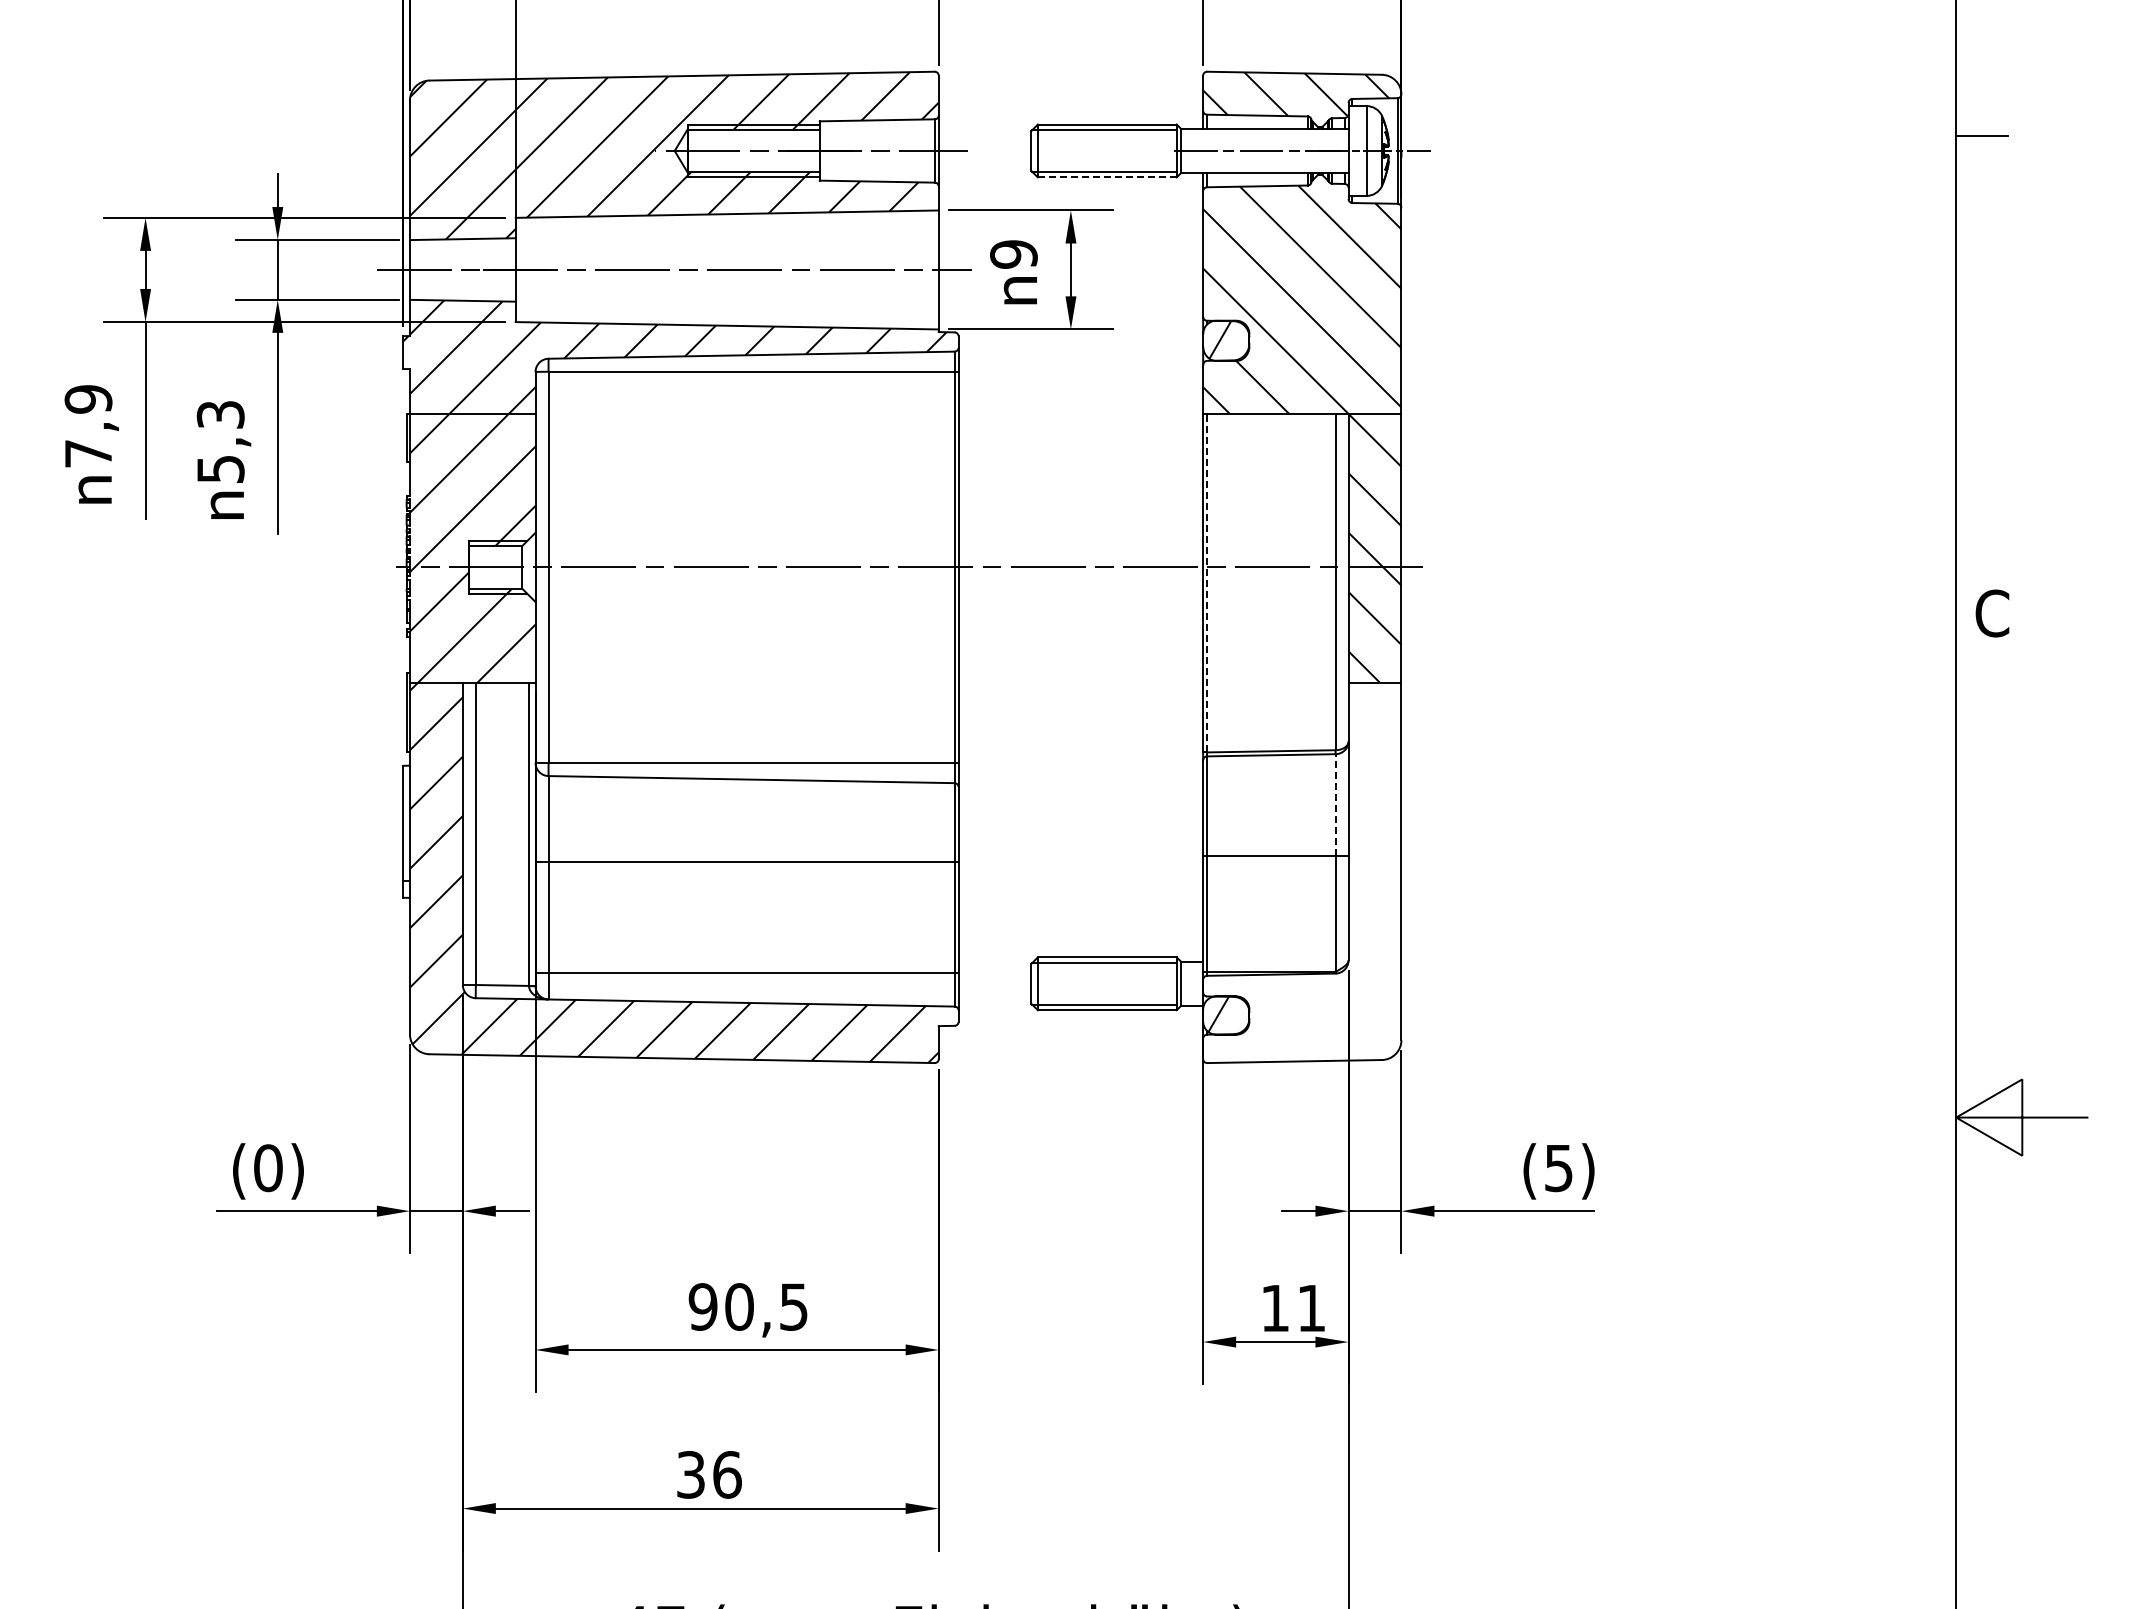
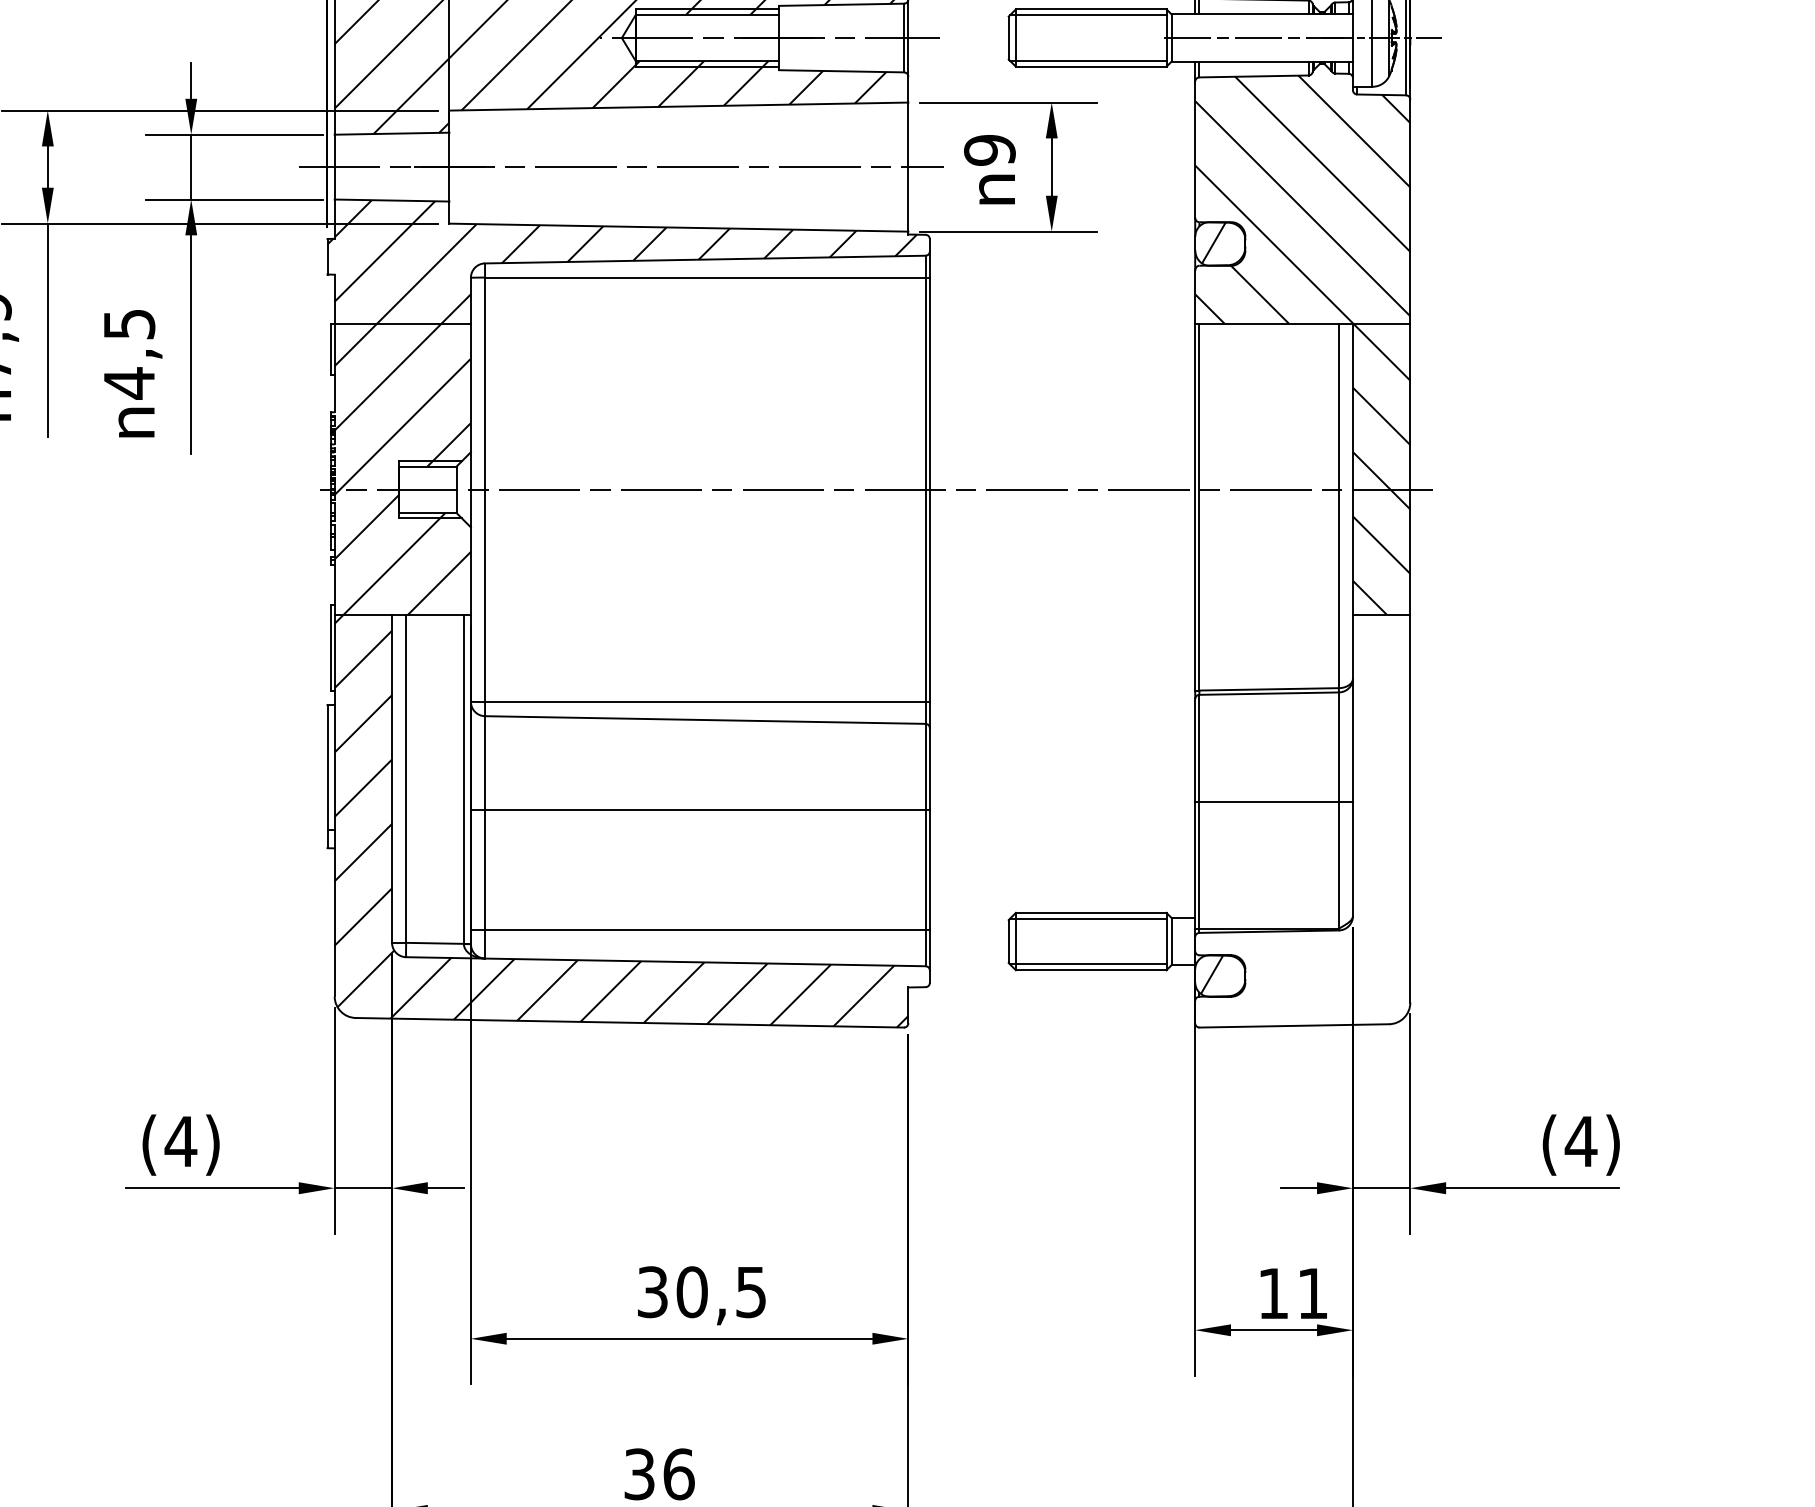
line: (1106, 177) -> (1090, 66), dashed -> solid
text: (220, 442) -> (129, 354), 5,3 -> 4,5
line: (1207, 582) -> (1199, 506), dashed -> solid
line: (1335, 804) -> (1338, 747), dashed -> solid
text: (268, 1168) -> (181, 1141), (0) -> (4)
text: (1558, 1168) -> (1580, 1141), (5) -> (4)
text: (702, 1306) -> (652, 1291), 90,5 -> 30,5

